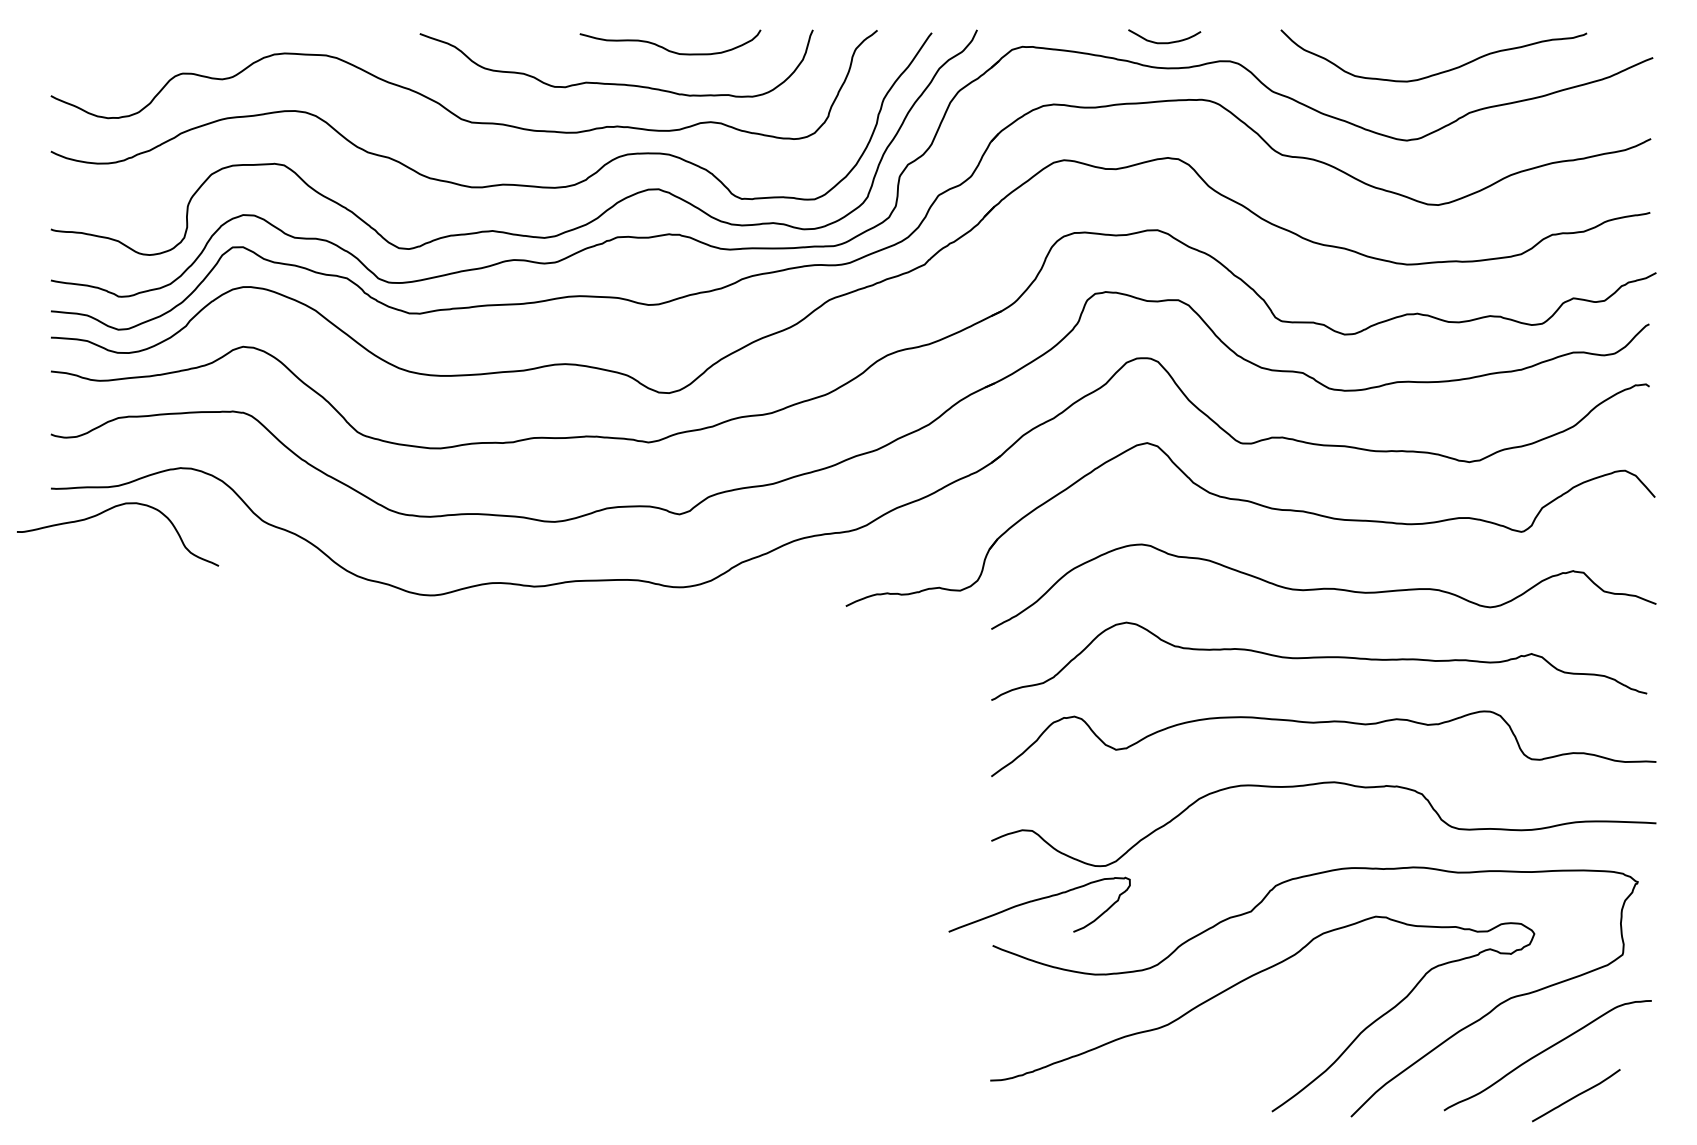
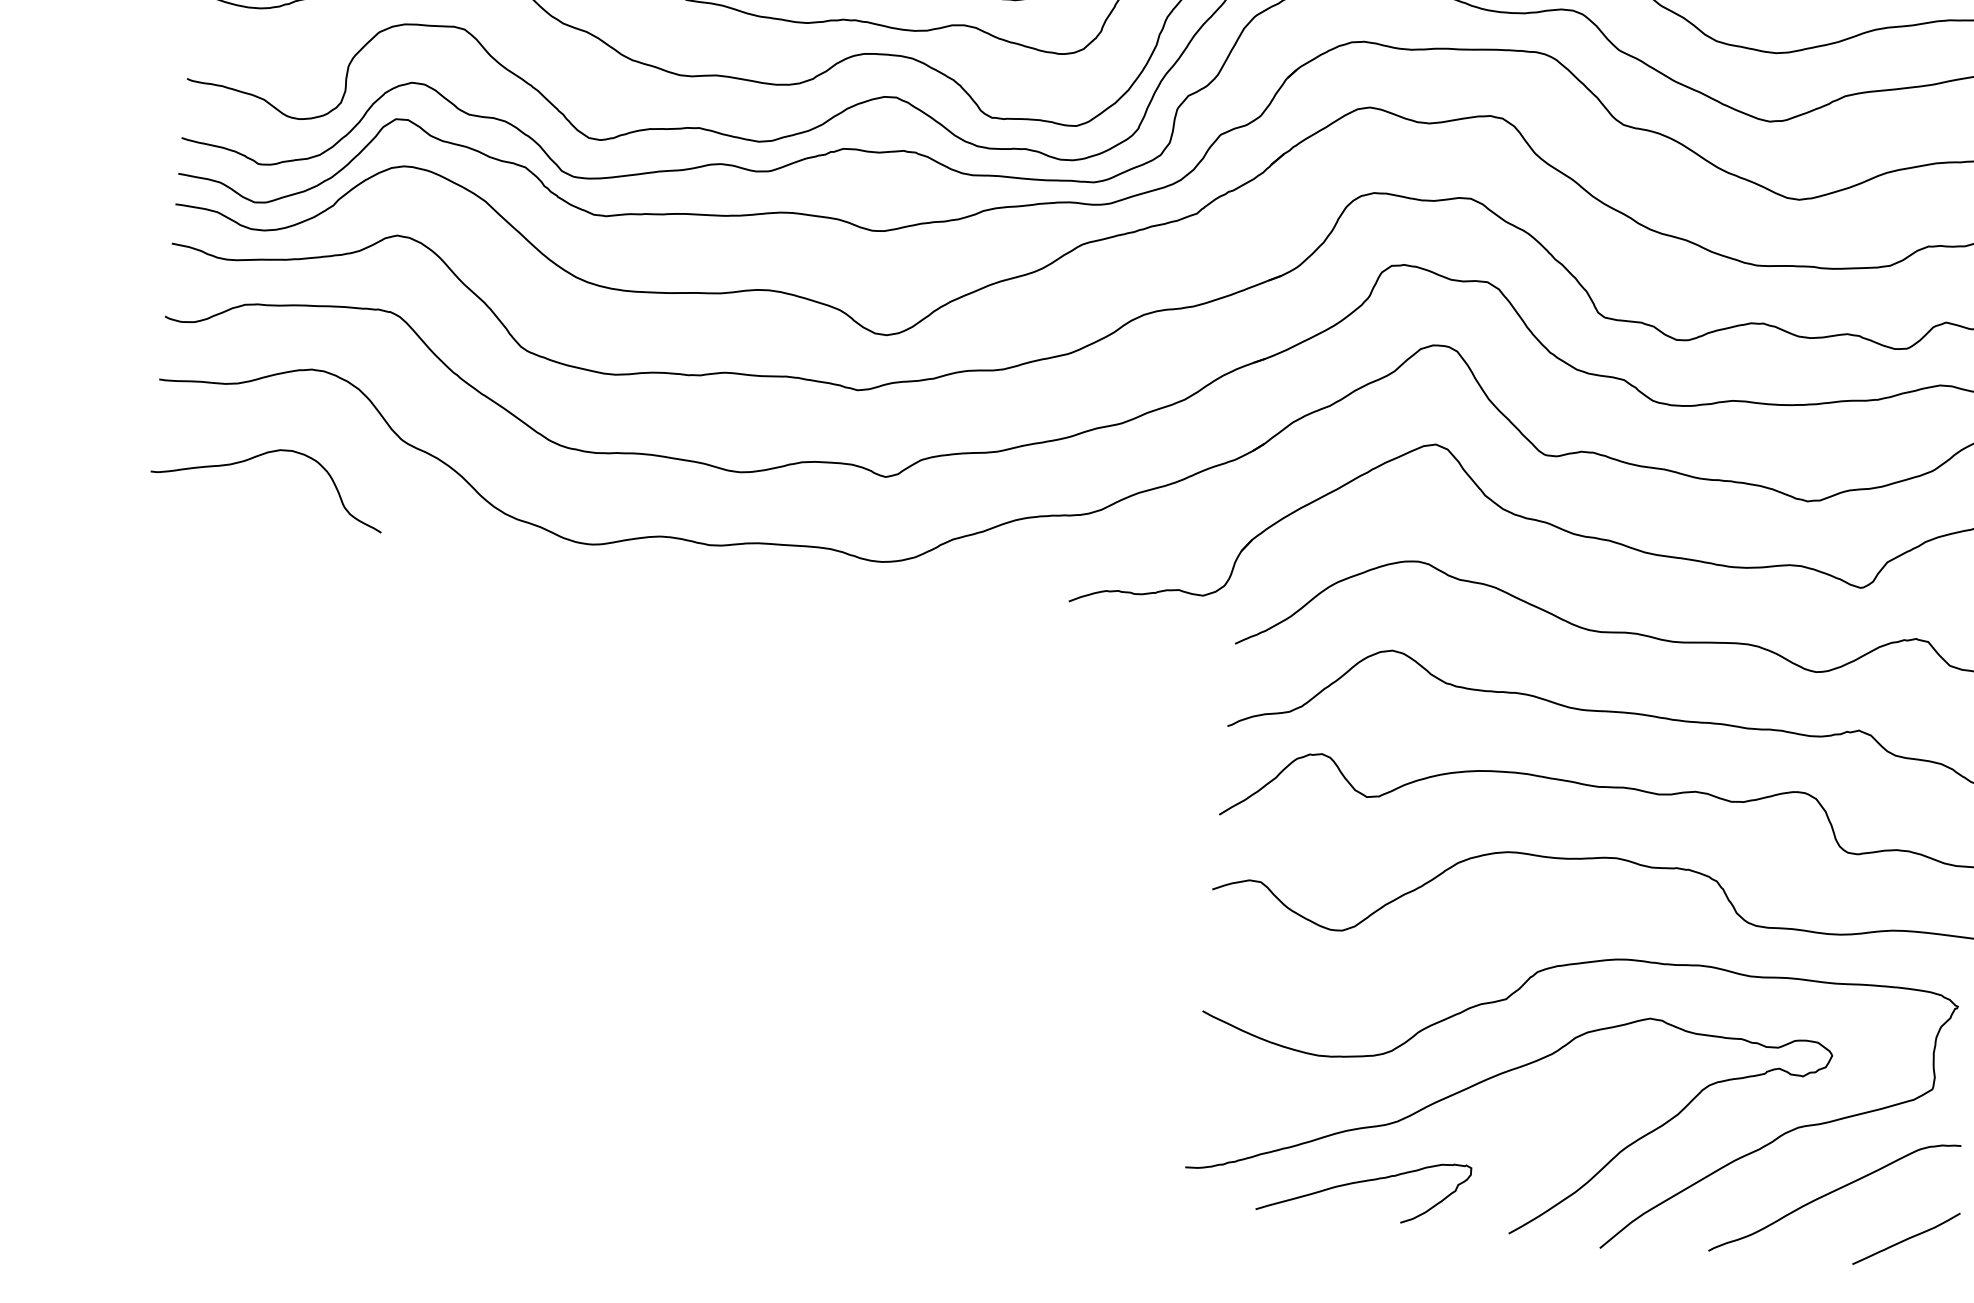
curve: (107, 511) -> (257, 457), moved
curve: (1039, 900) -> (1364, 1182), moved
curve: (1576, 1095) -> (1906, 1238), moved

